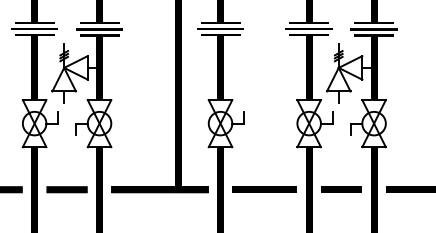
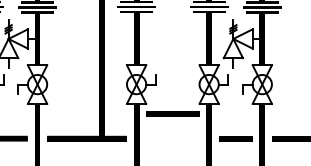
line: (264, 189) -> (172, 113), moved

